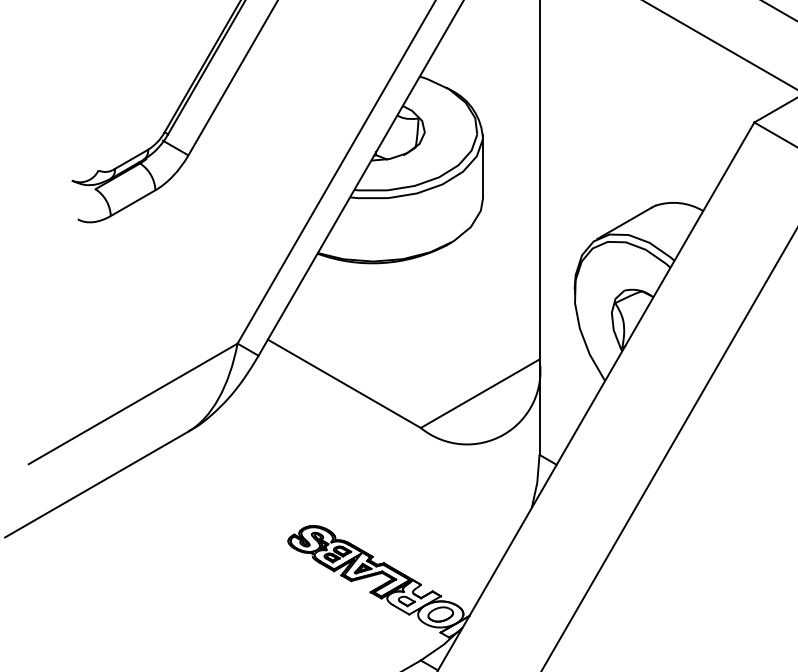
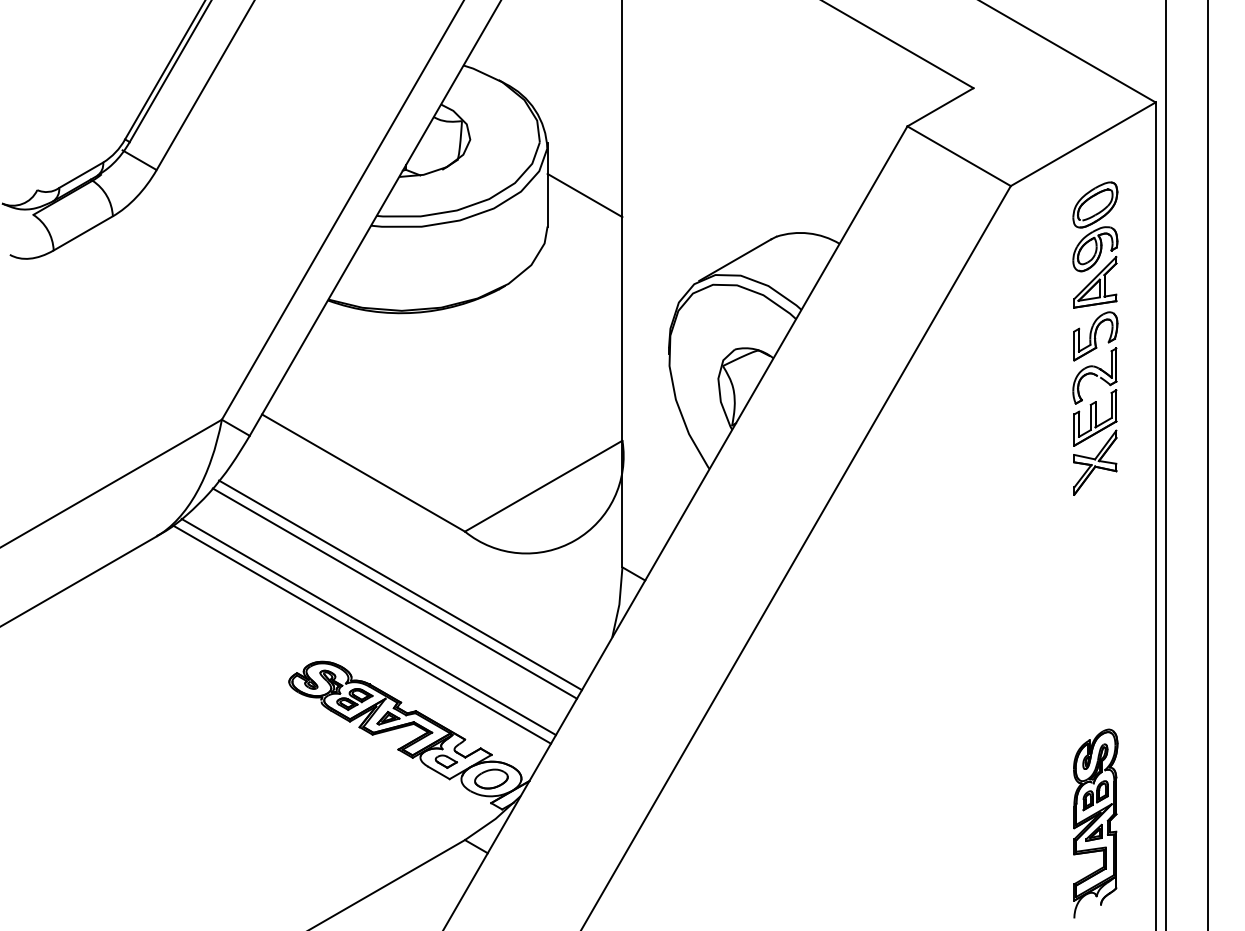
line: (510, 174) -> (584, 195), added
line: (372, 468) -> (400, 585), added
line: (367, 474) -> (394, 593), added
line: (348, 499) -> (368, 626), added
line: (342, 505) -> (361, 634), added

